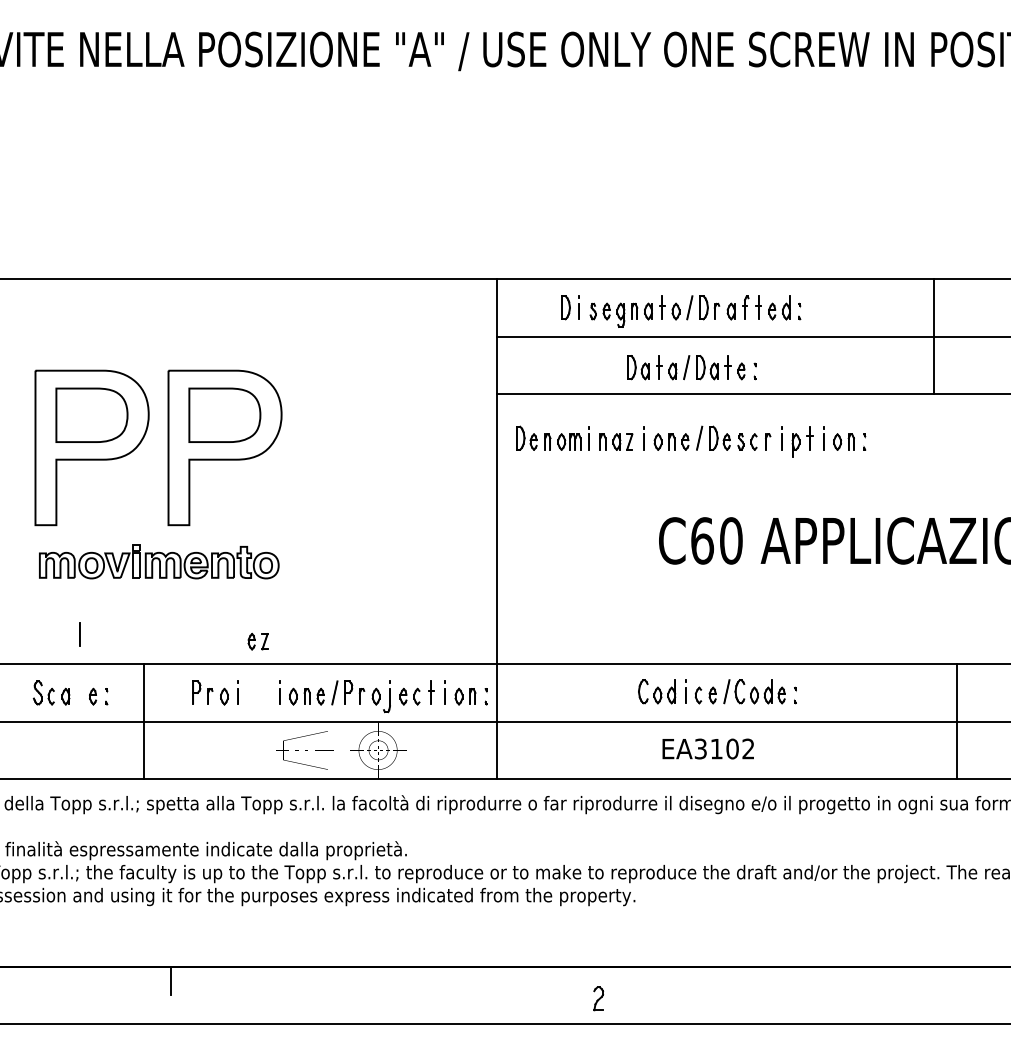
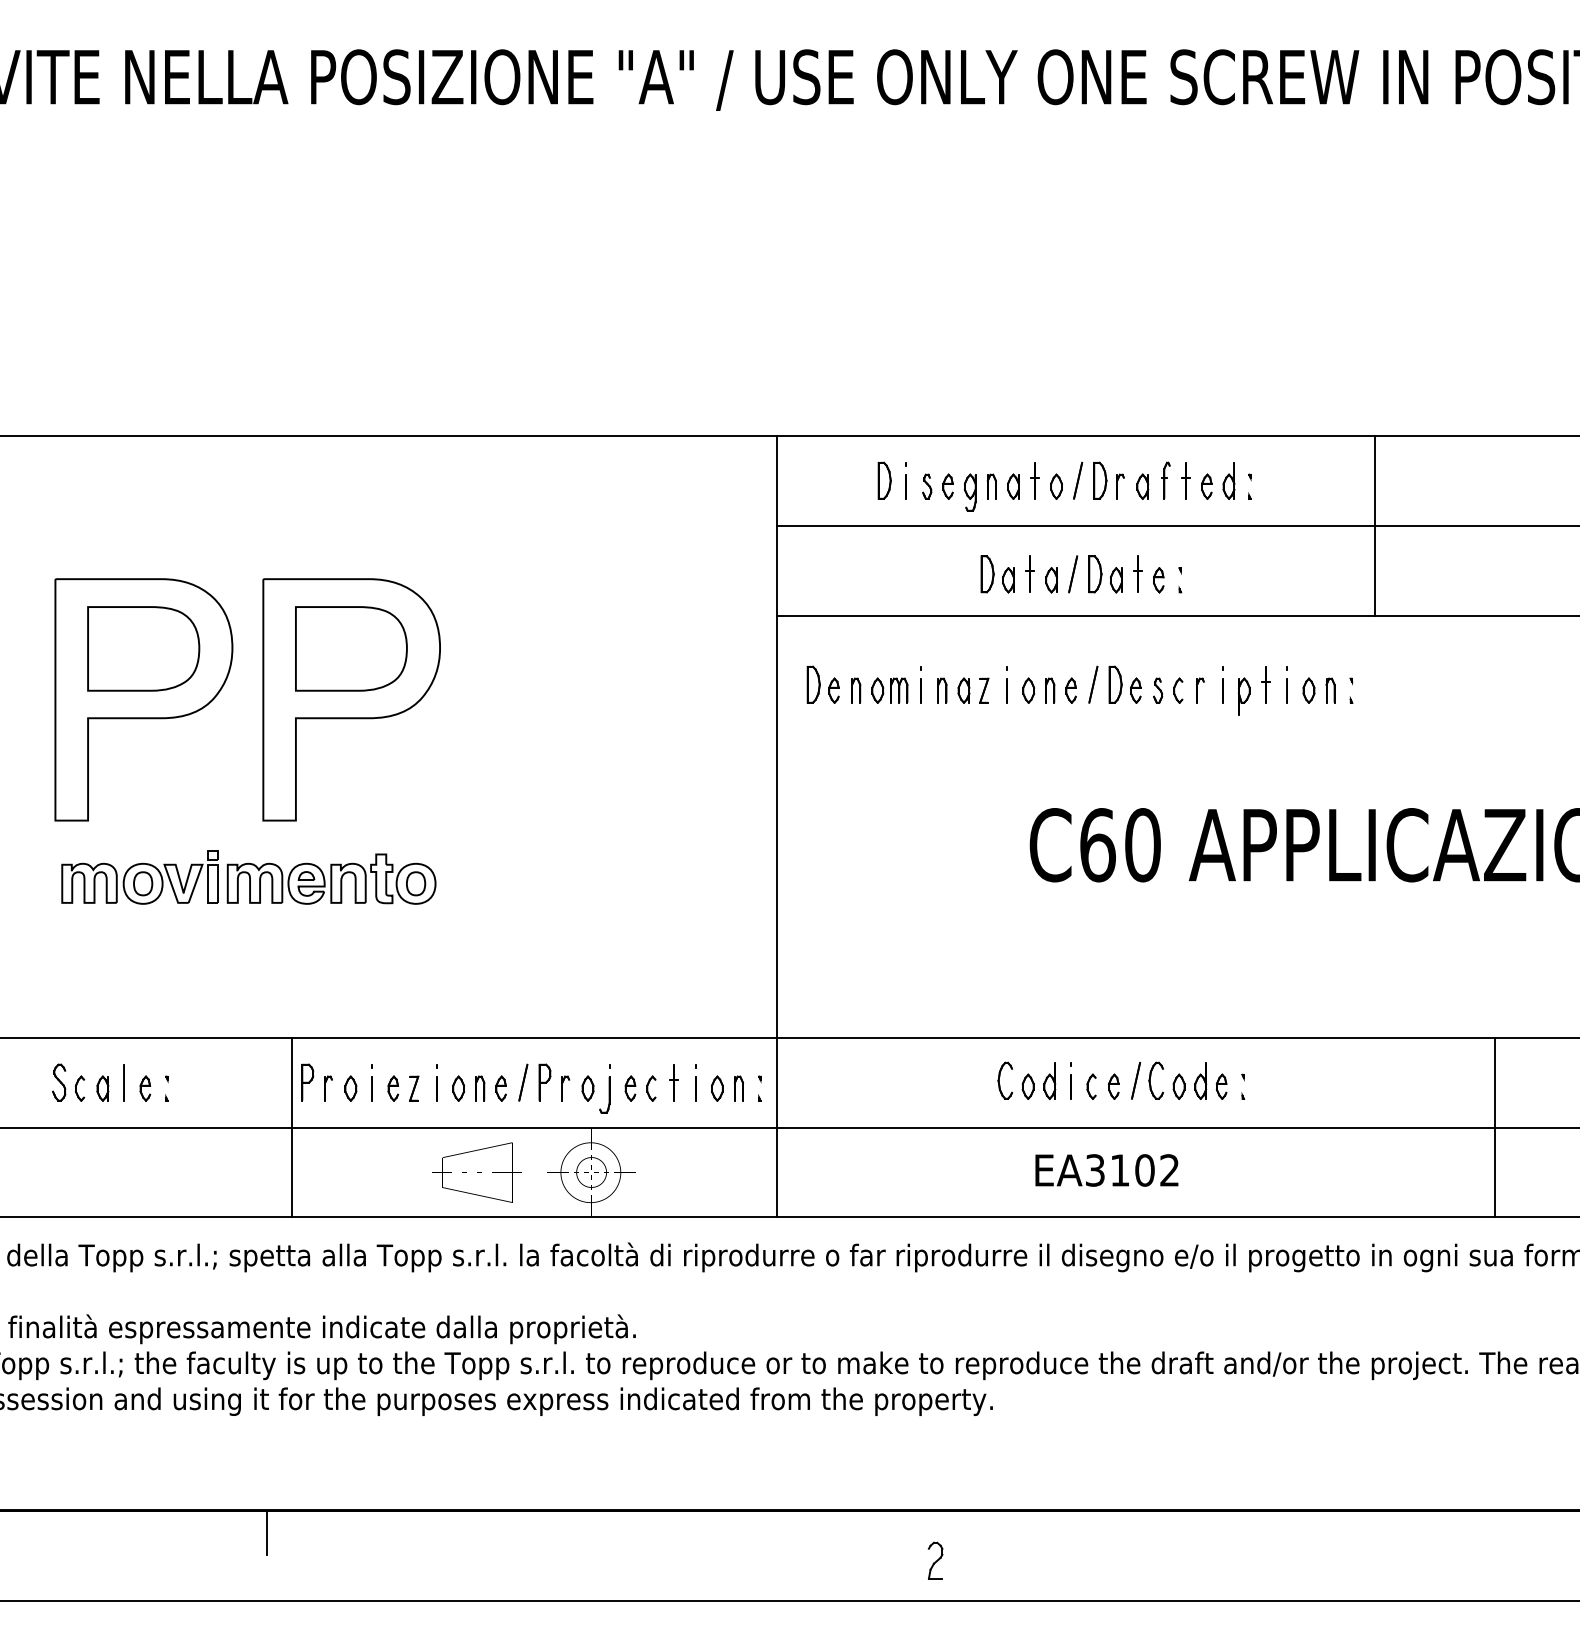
line: (933, 336) -> (1374, 525), moved
line: (79, 634) -> (124, 1082), moved
part: (257, 641) -> (402, 1088), moved
line: (143, 721) -> (291, 1127), moved

